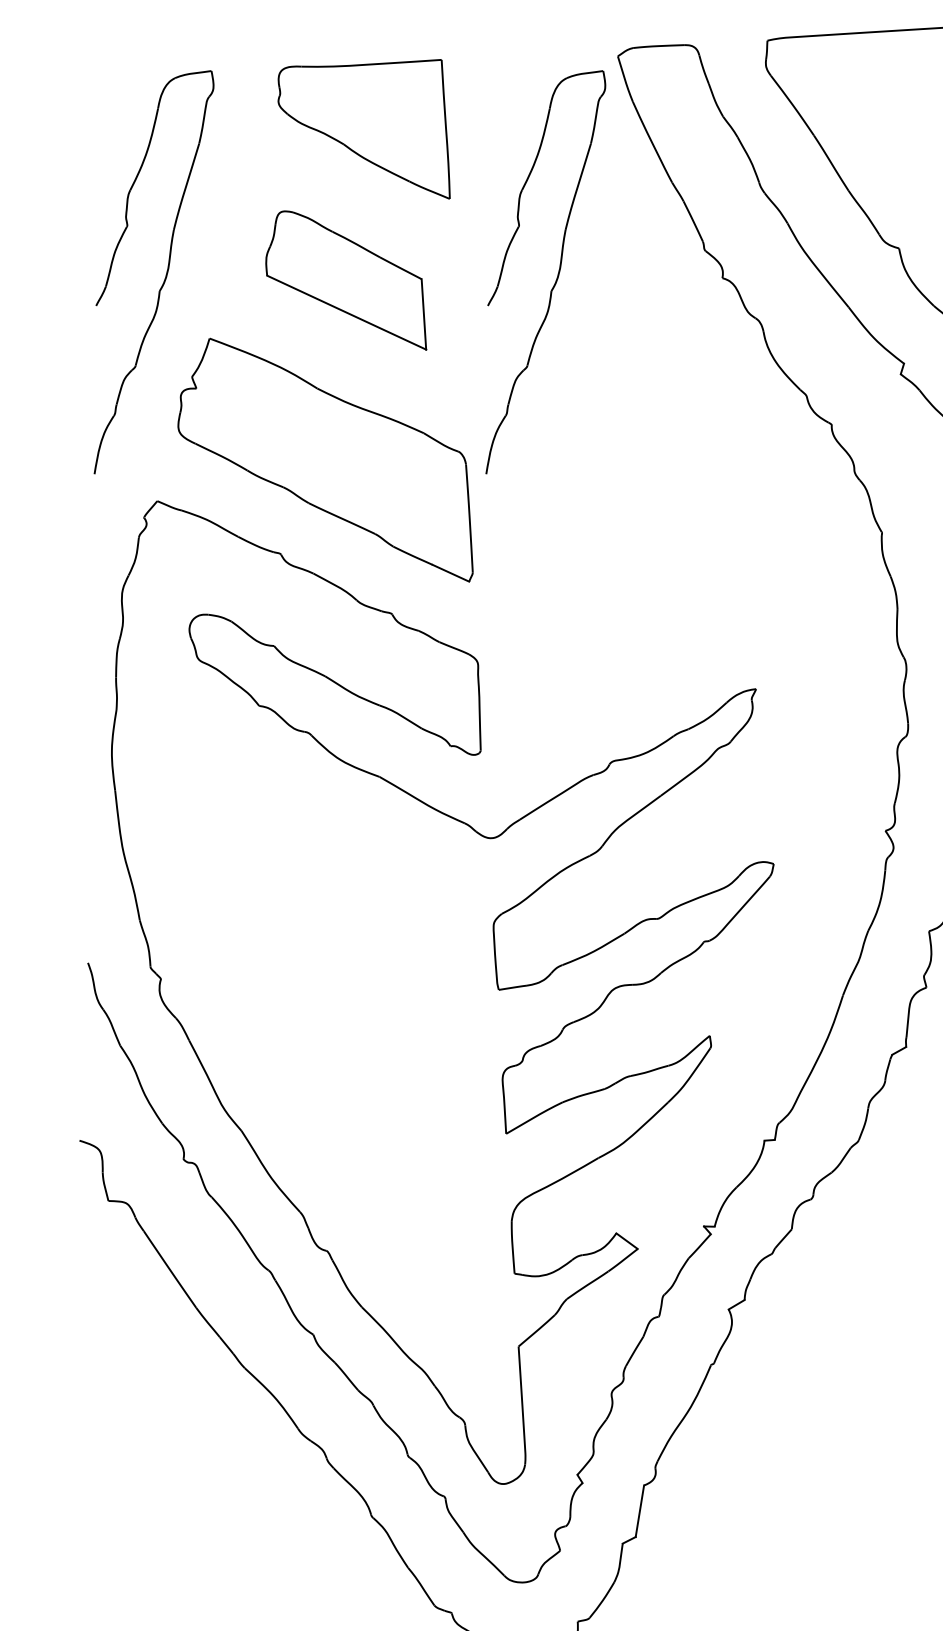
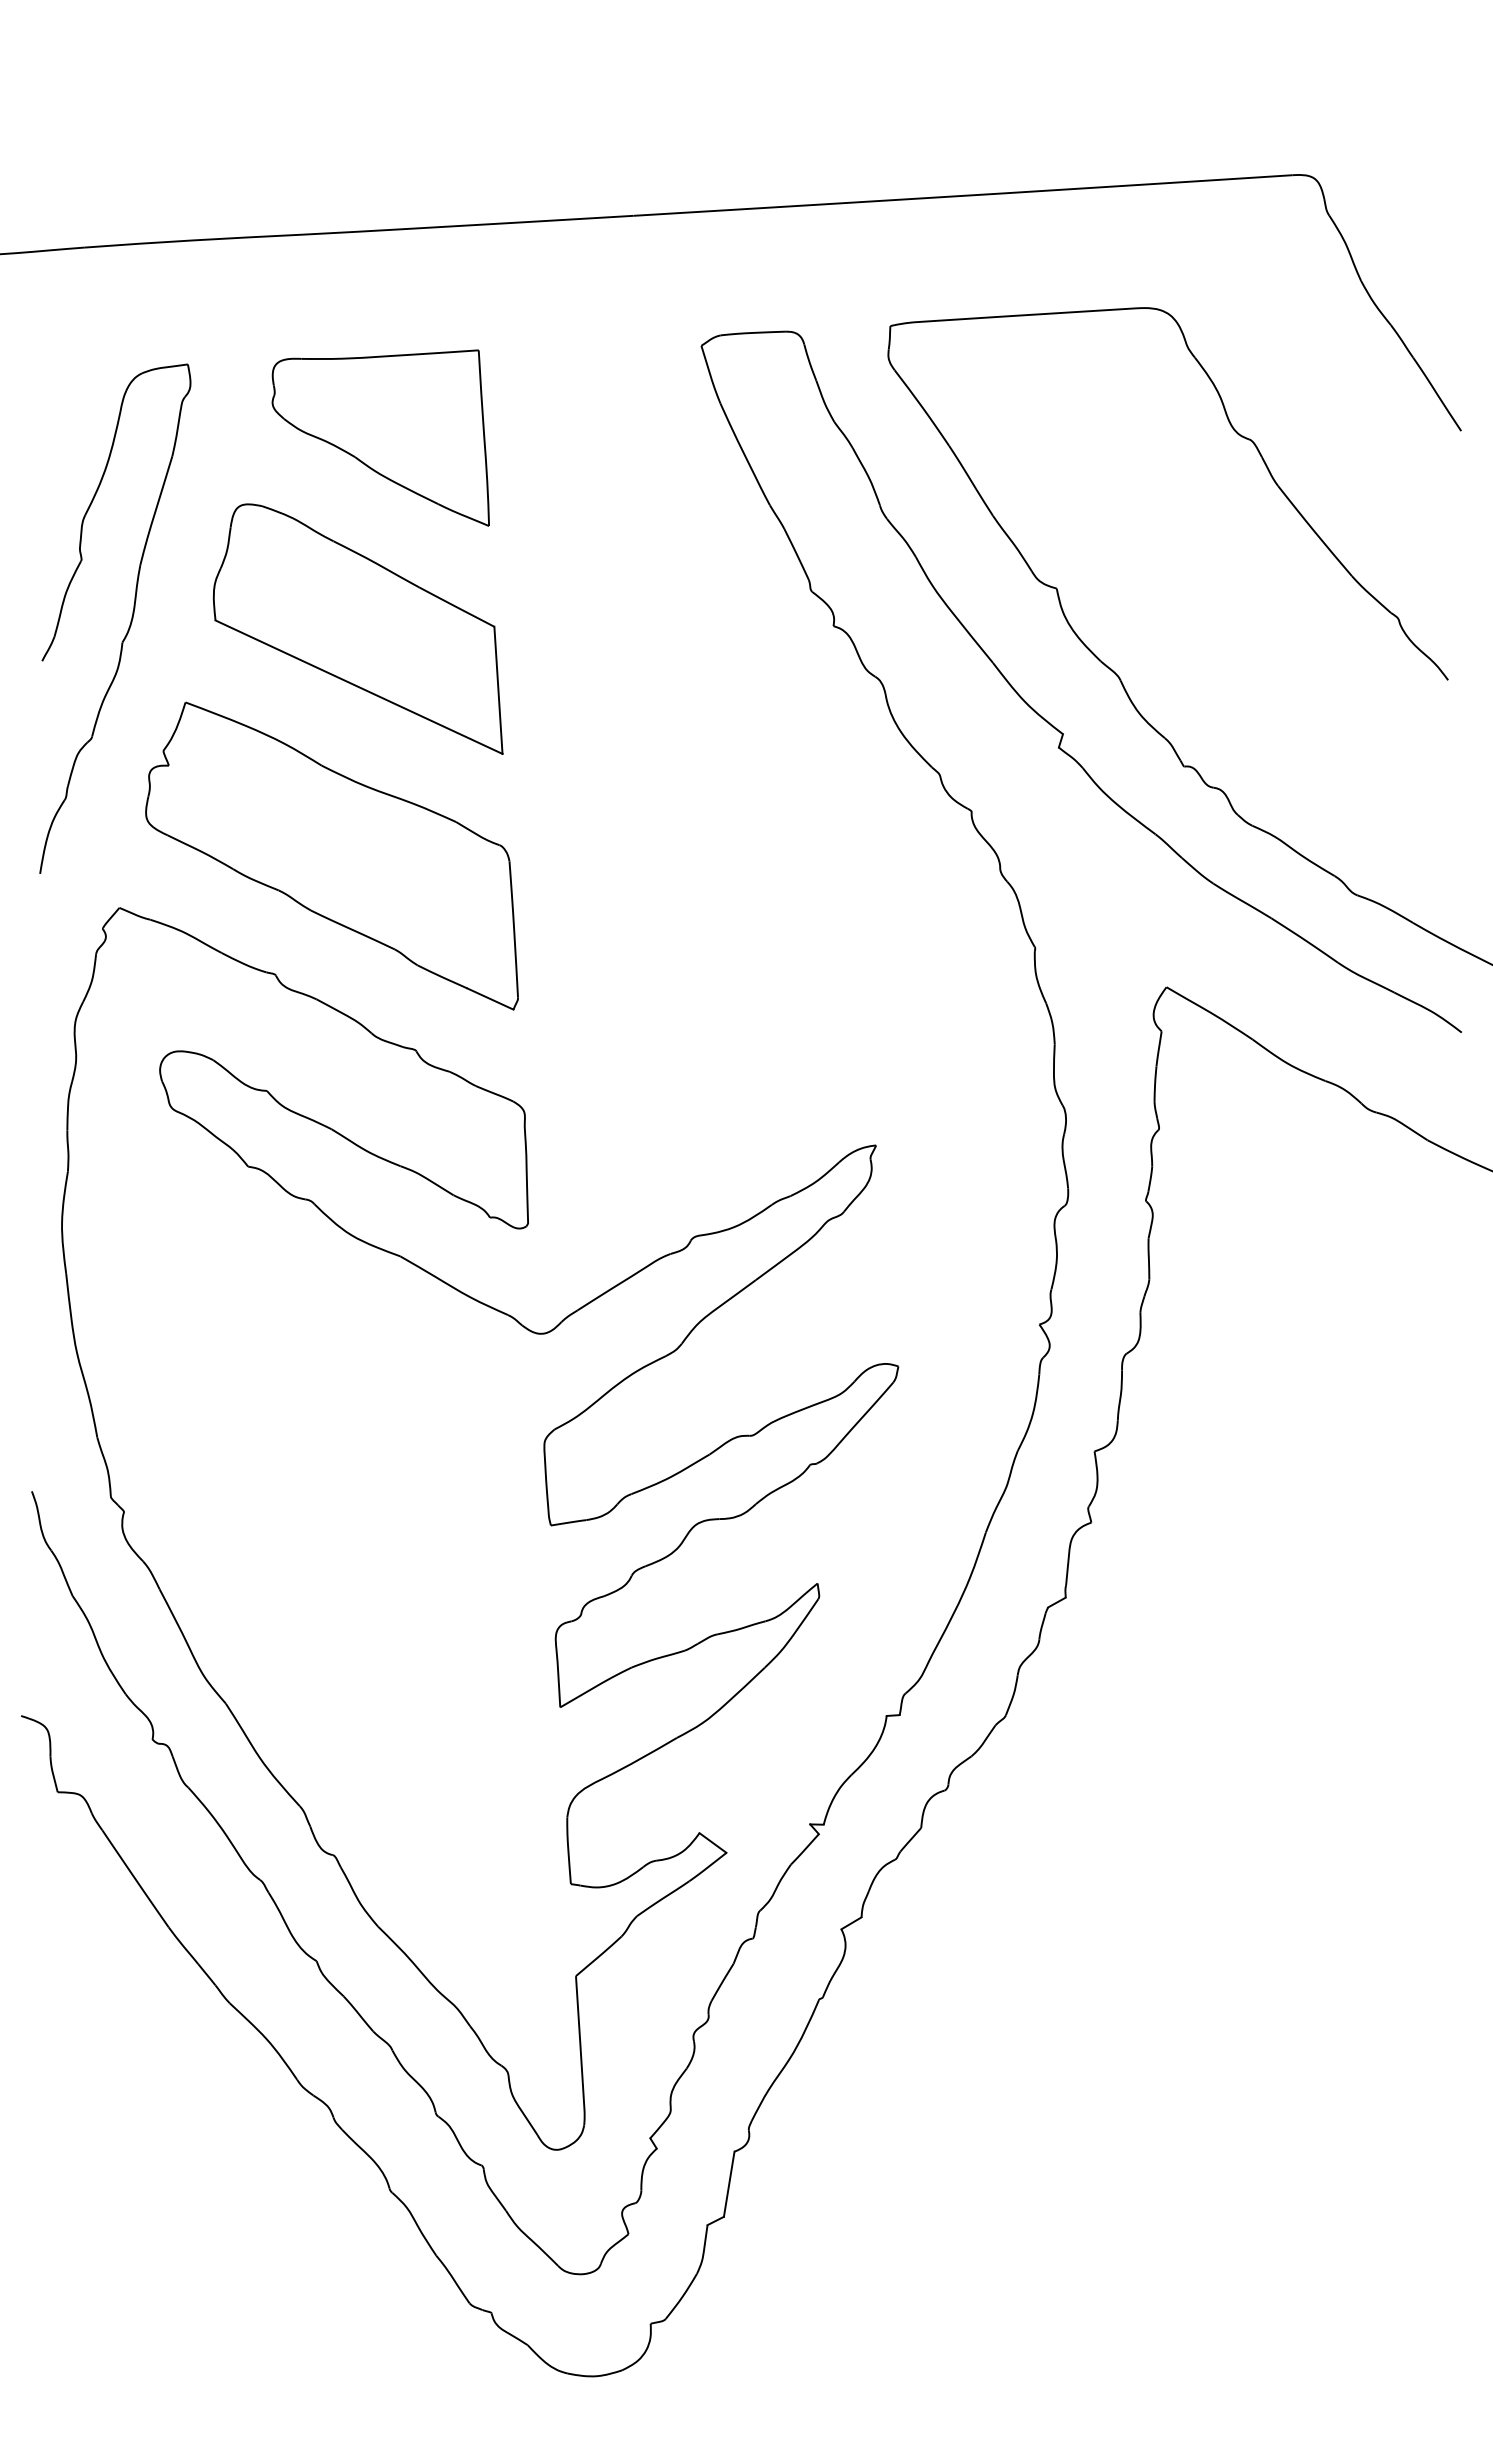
part: (557, 273) -> (625, 620), removed
part: (345, 280) -> (357, 628), size x1.43

